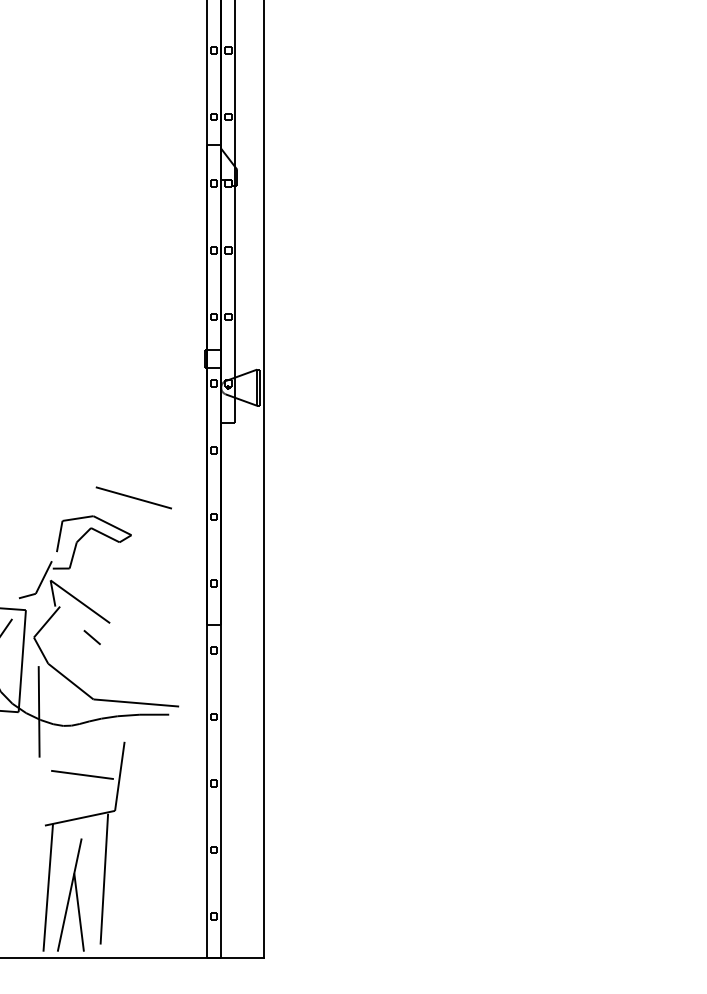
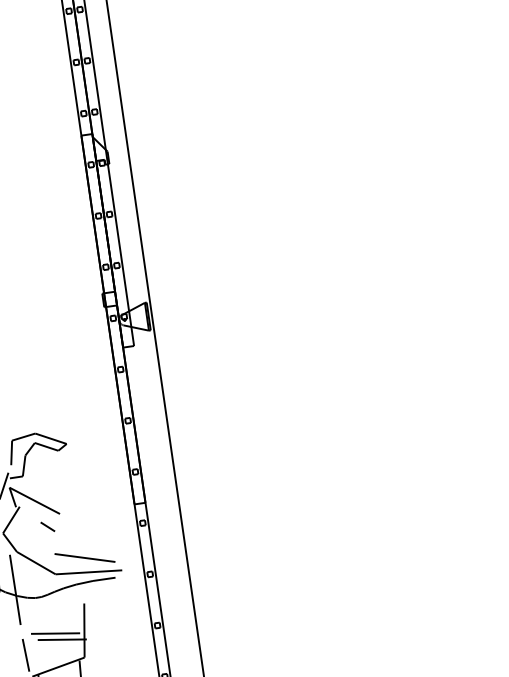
line: (133, 497) -> (84, 557), moved
line: (89, 783) -> (61, 639), added
line: (40, 796) -> (25, 654), added

